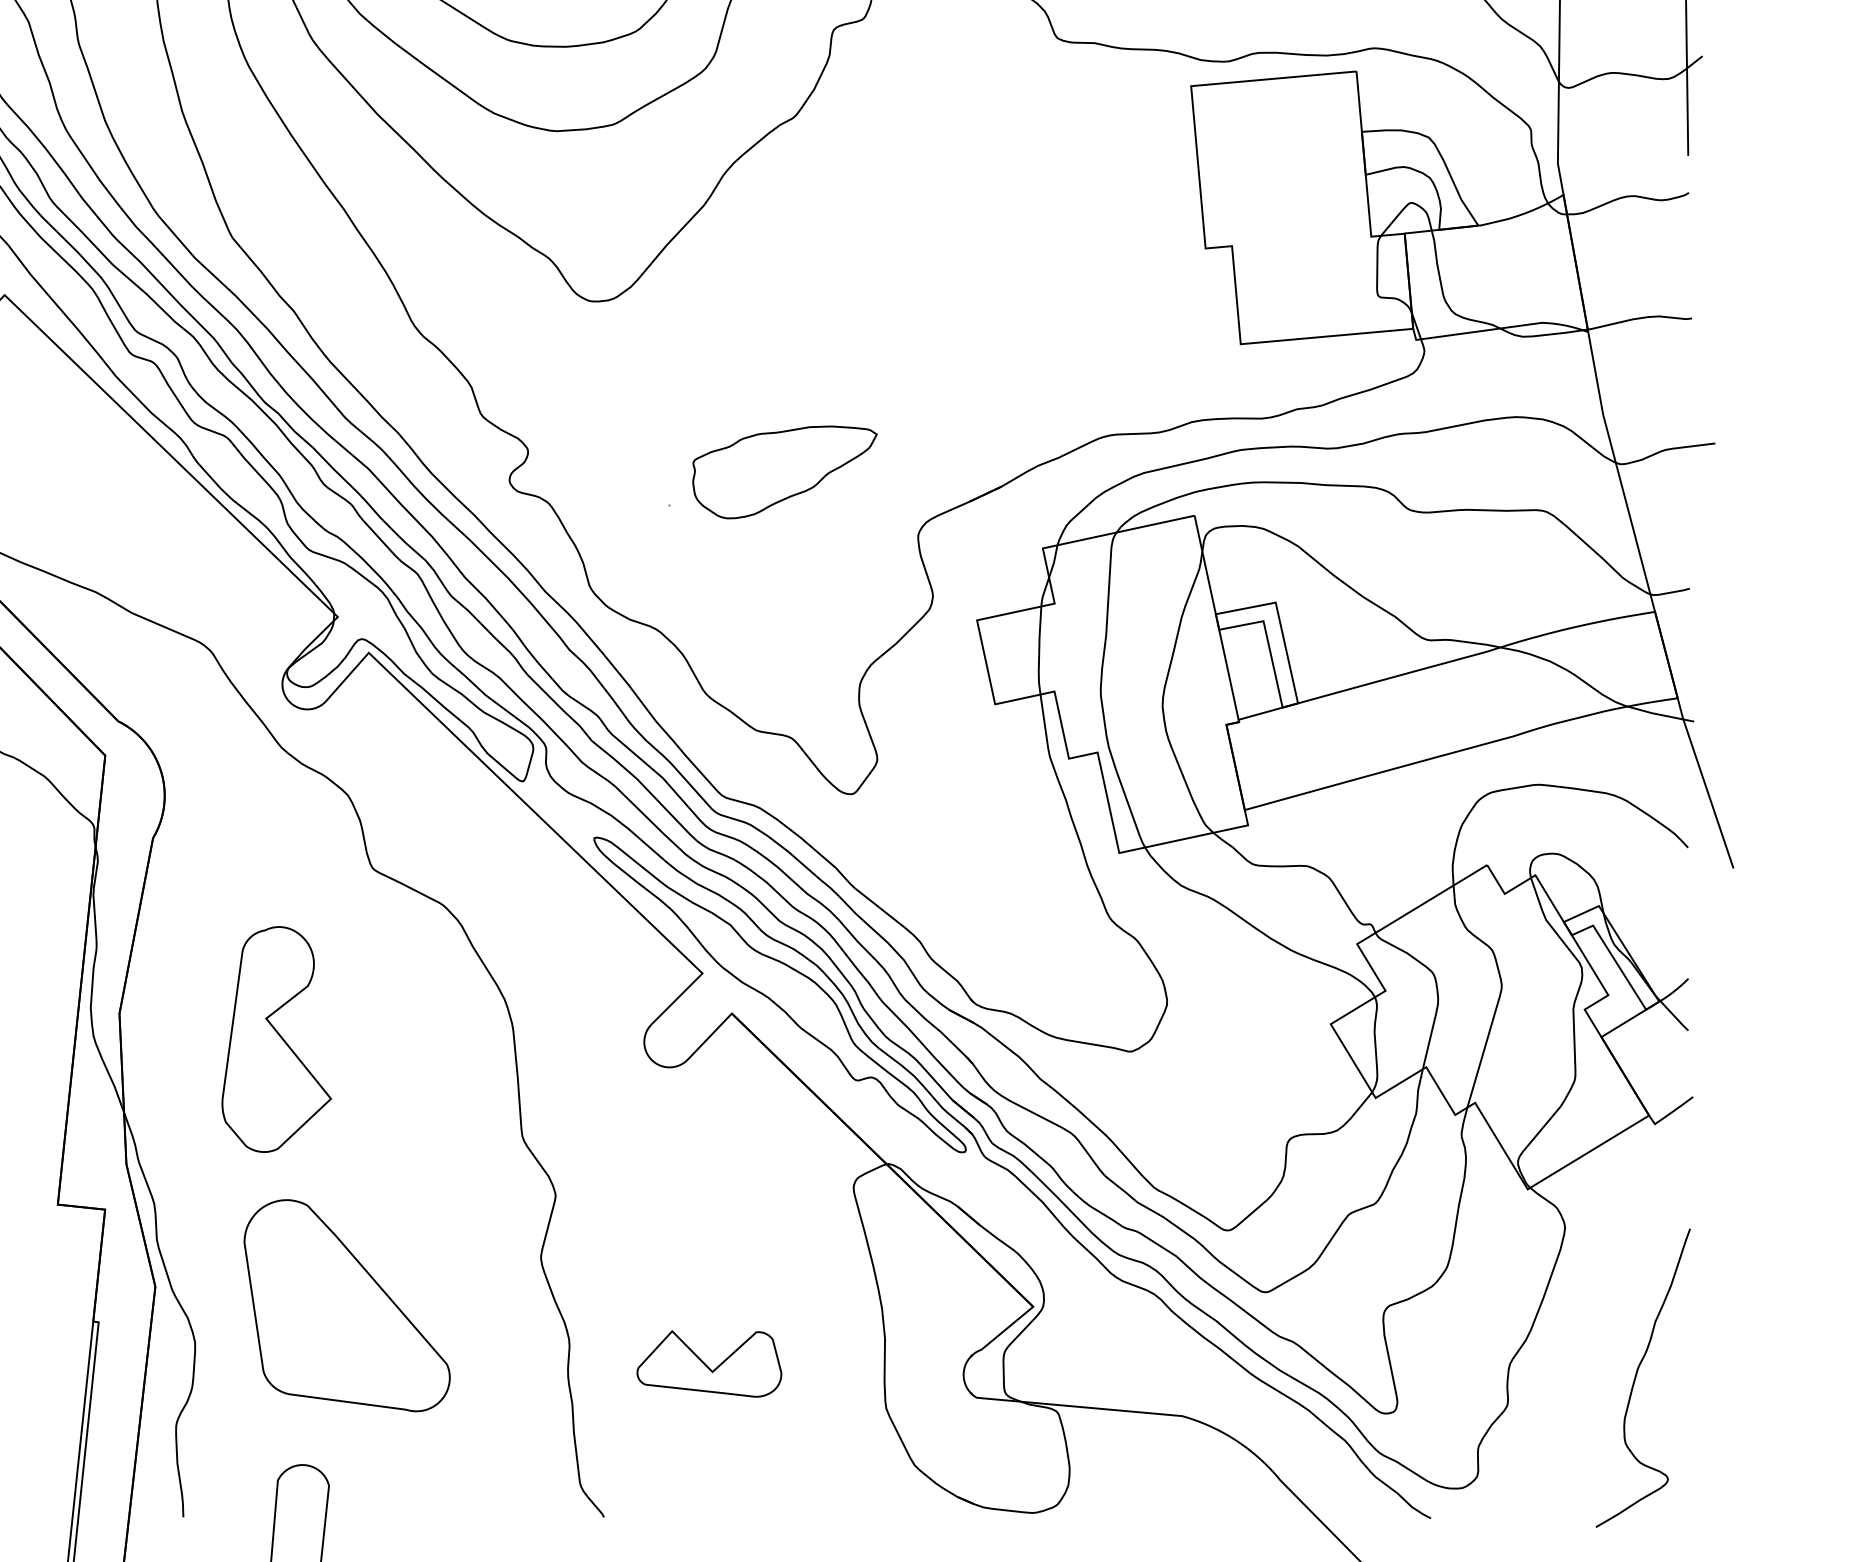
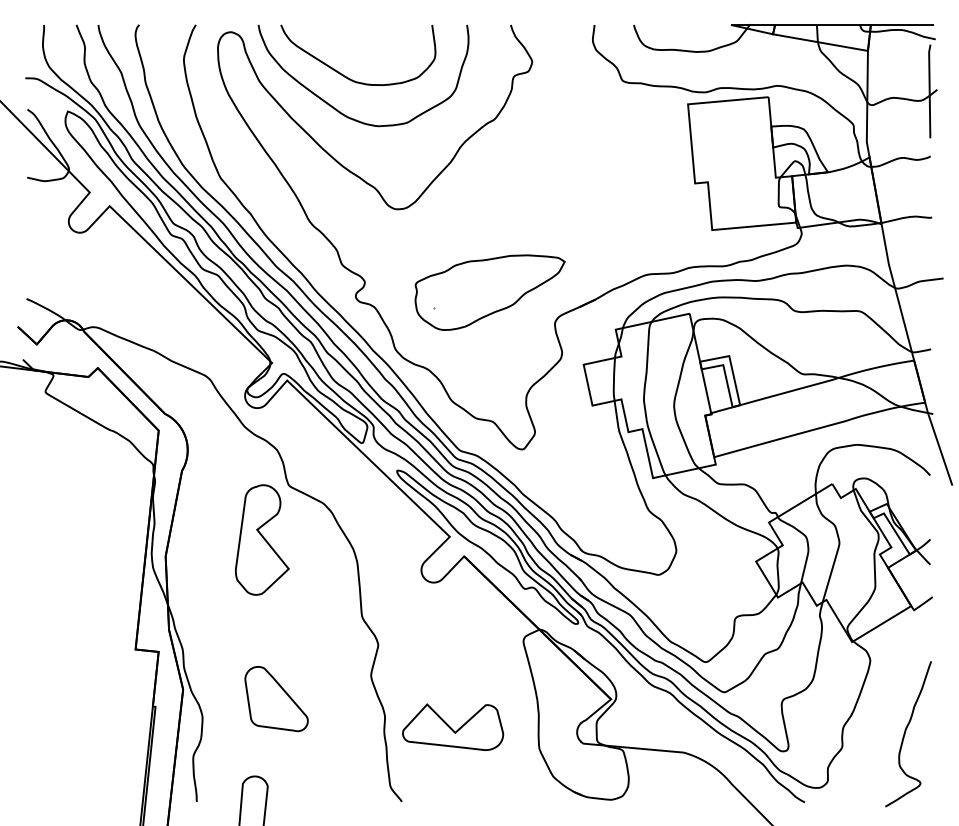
part: (783, 472) -> (489, 292), size x1.67
part: (277, 1038) -> (262, 539), moved
part: (346, 1307) -> (276, 699), size x0.62
part: (709, 1362) -> (453, 726), size x1.43

